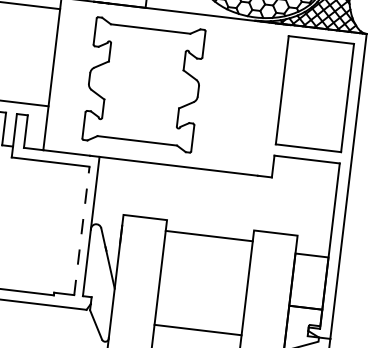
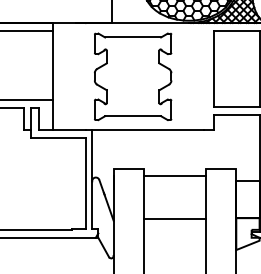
part: (144, 84) -> (133, 76), moved
line: (82, 229) -> (86, 182), dashed -> solid
line: (197, 329) -> (174, 218), moved

